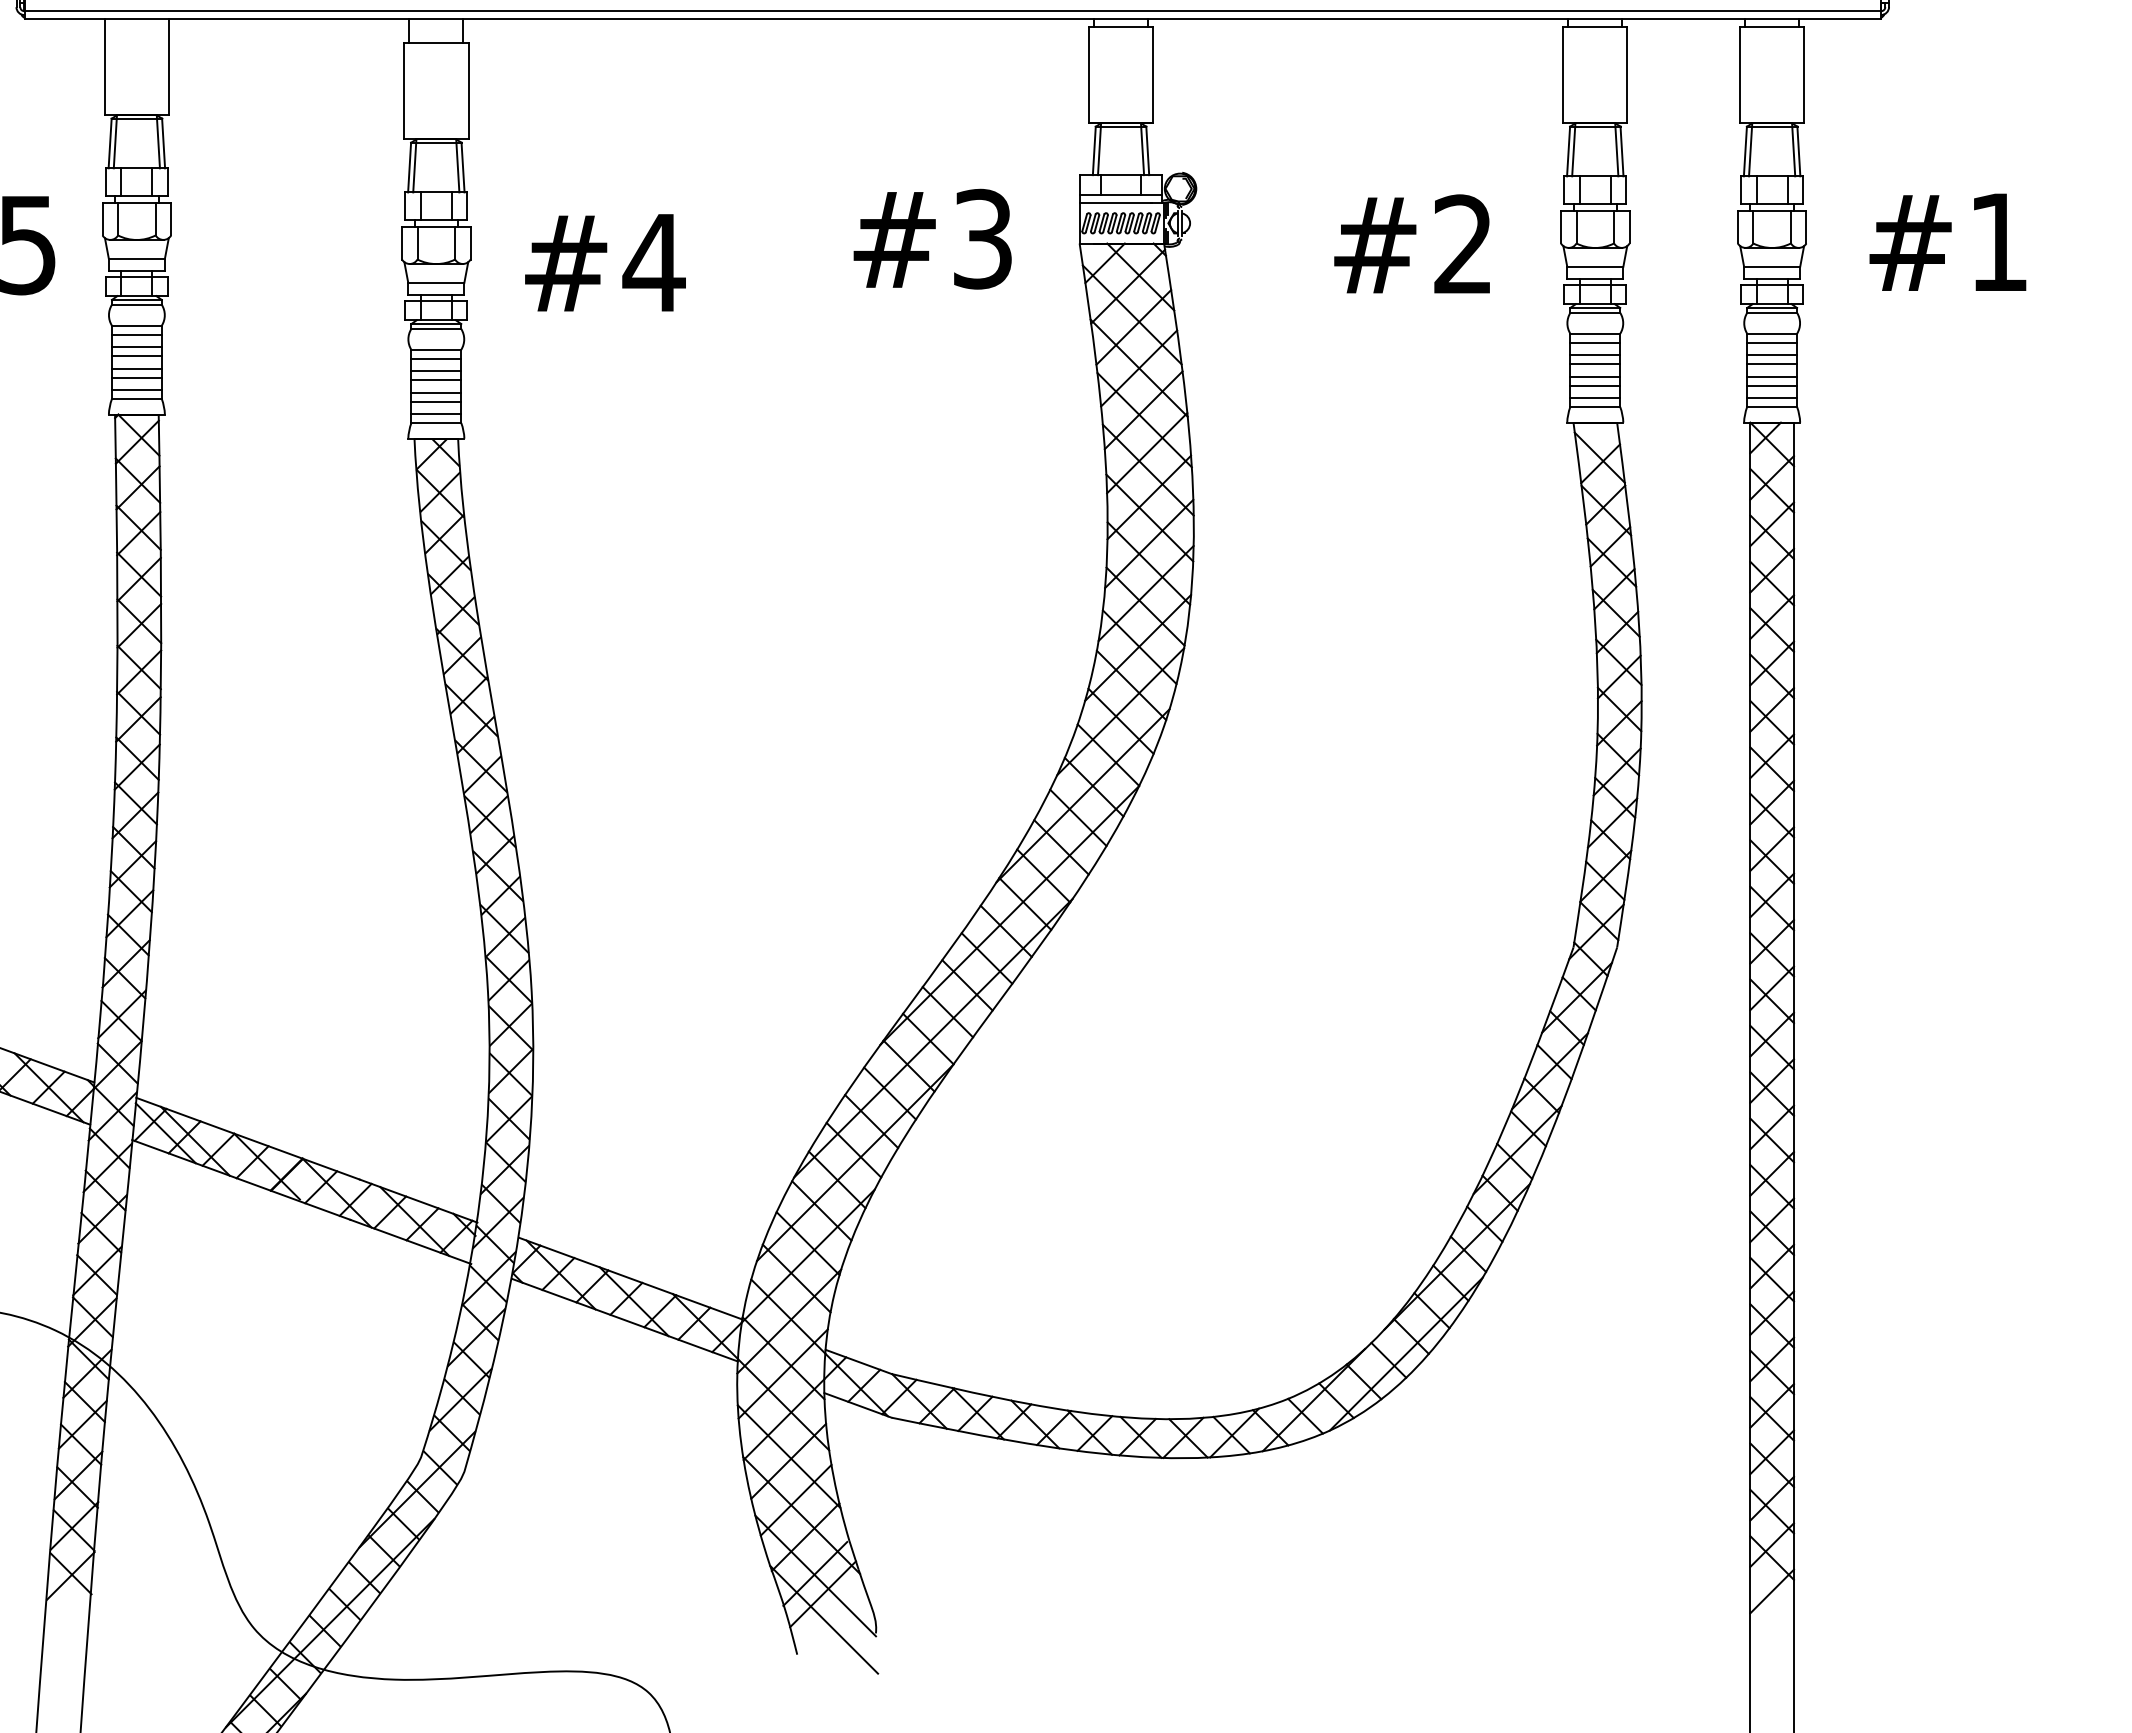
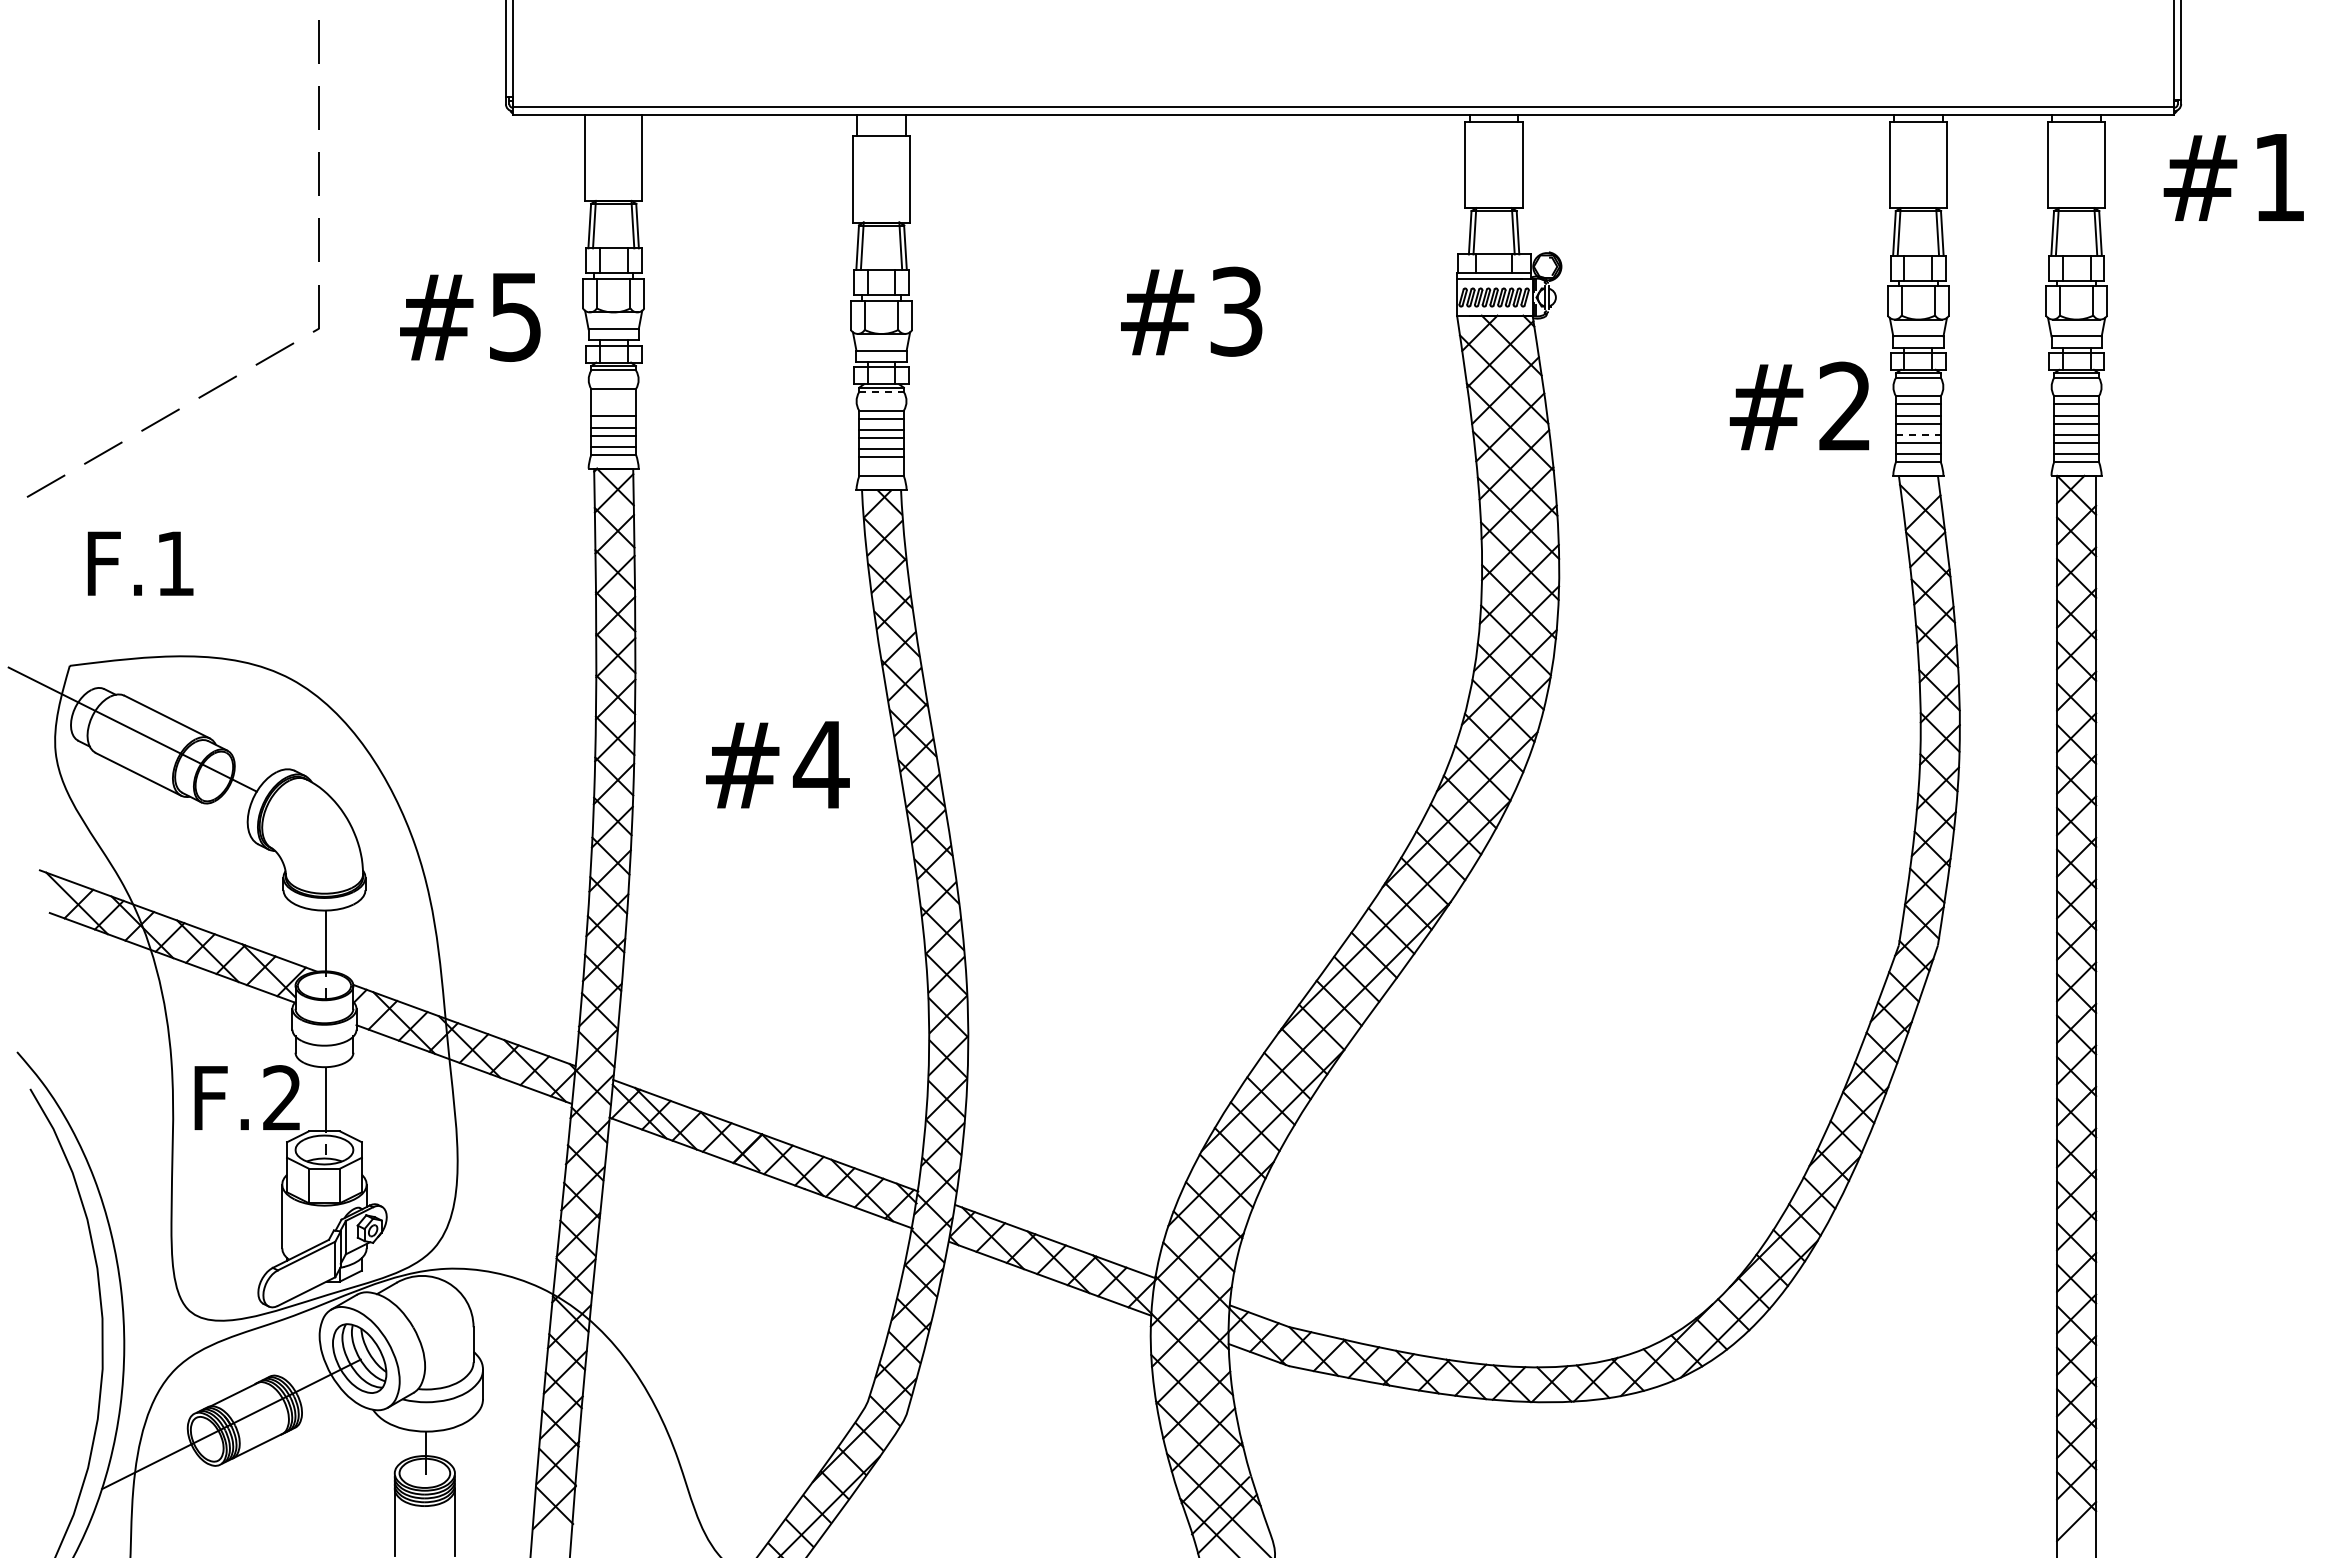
text: (932, 238) -> (1191, 311), moved
text: (1947, 242) -> (2233, 177), moved
text: (1412, 243) -> (1799, 405), moved
text: (605, 262) -> (777, 764), moved
line: (437, 329) -> (882, 392), solid -> dashed
line: (136, 335) -> (613, 397), removed
line: (136, 347) -> (613, 408), removed
line: (1595, 376) -> (1918, 434), solid -> dashed
line: (436, 414) -> (881, 468), removed

